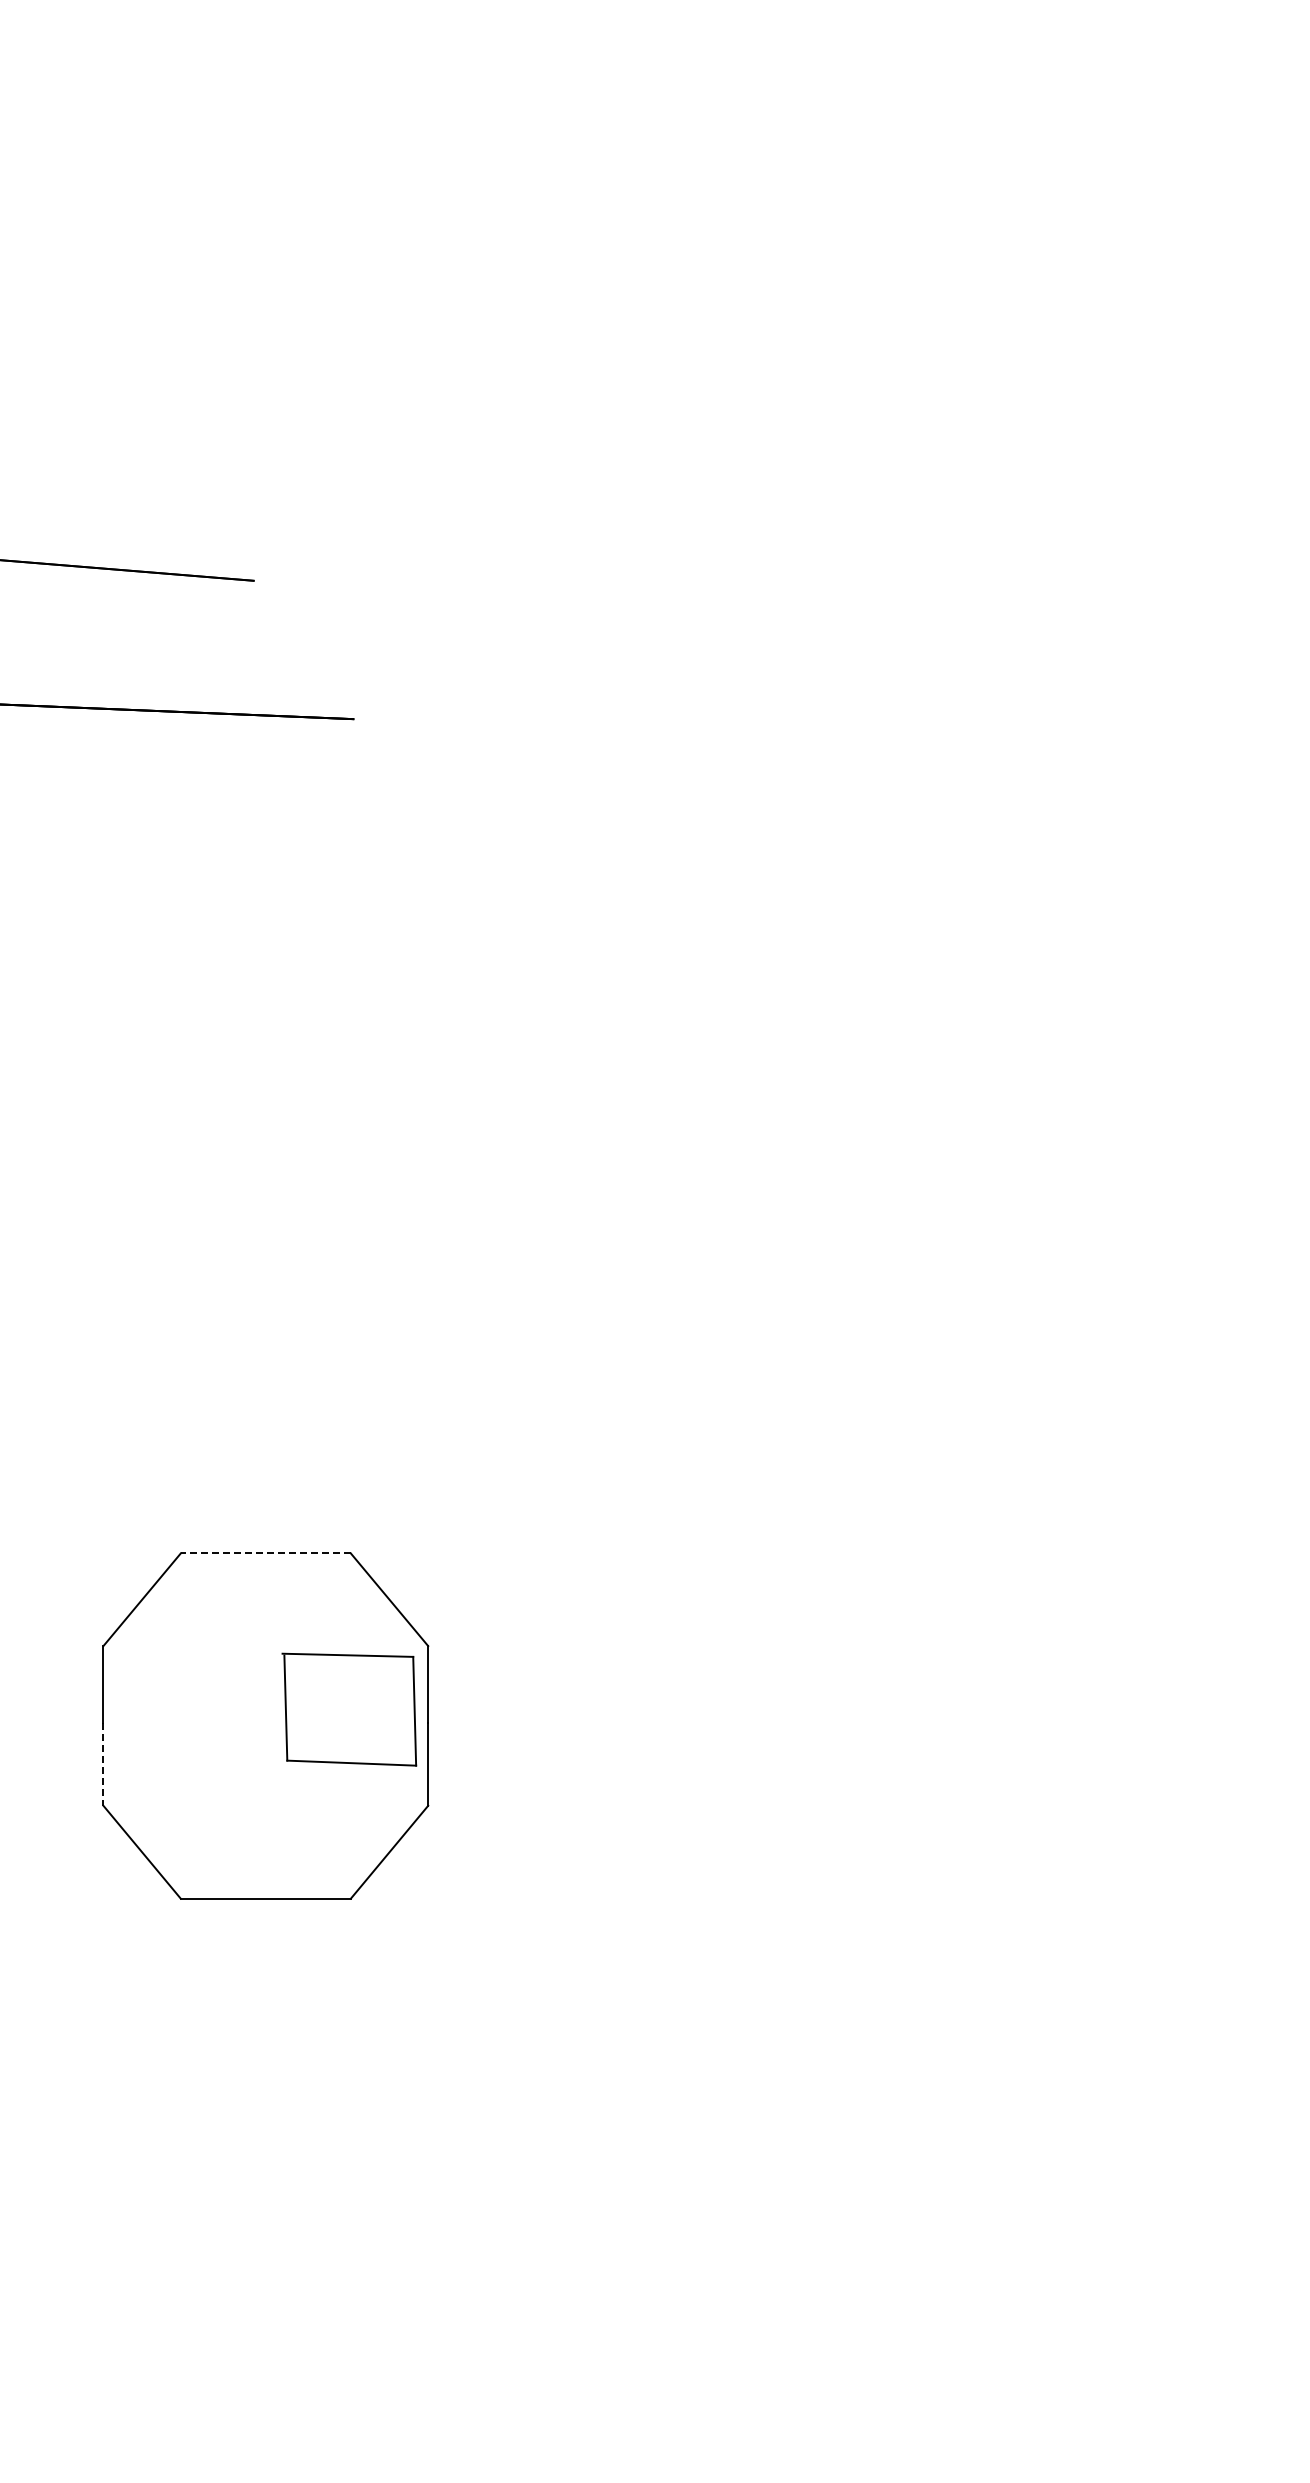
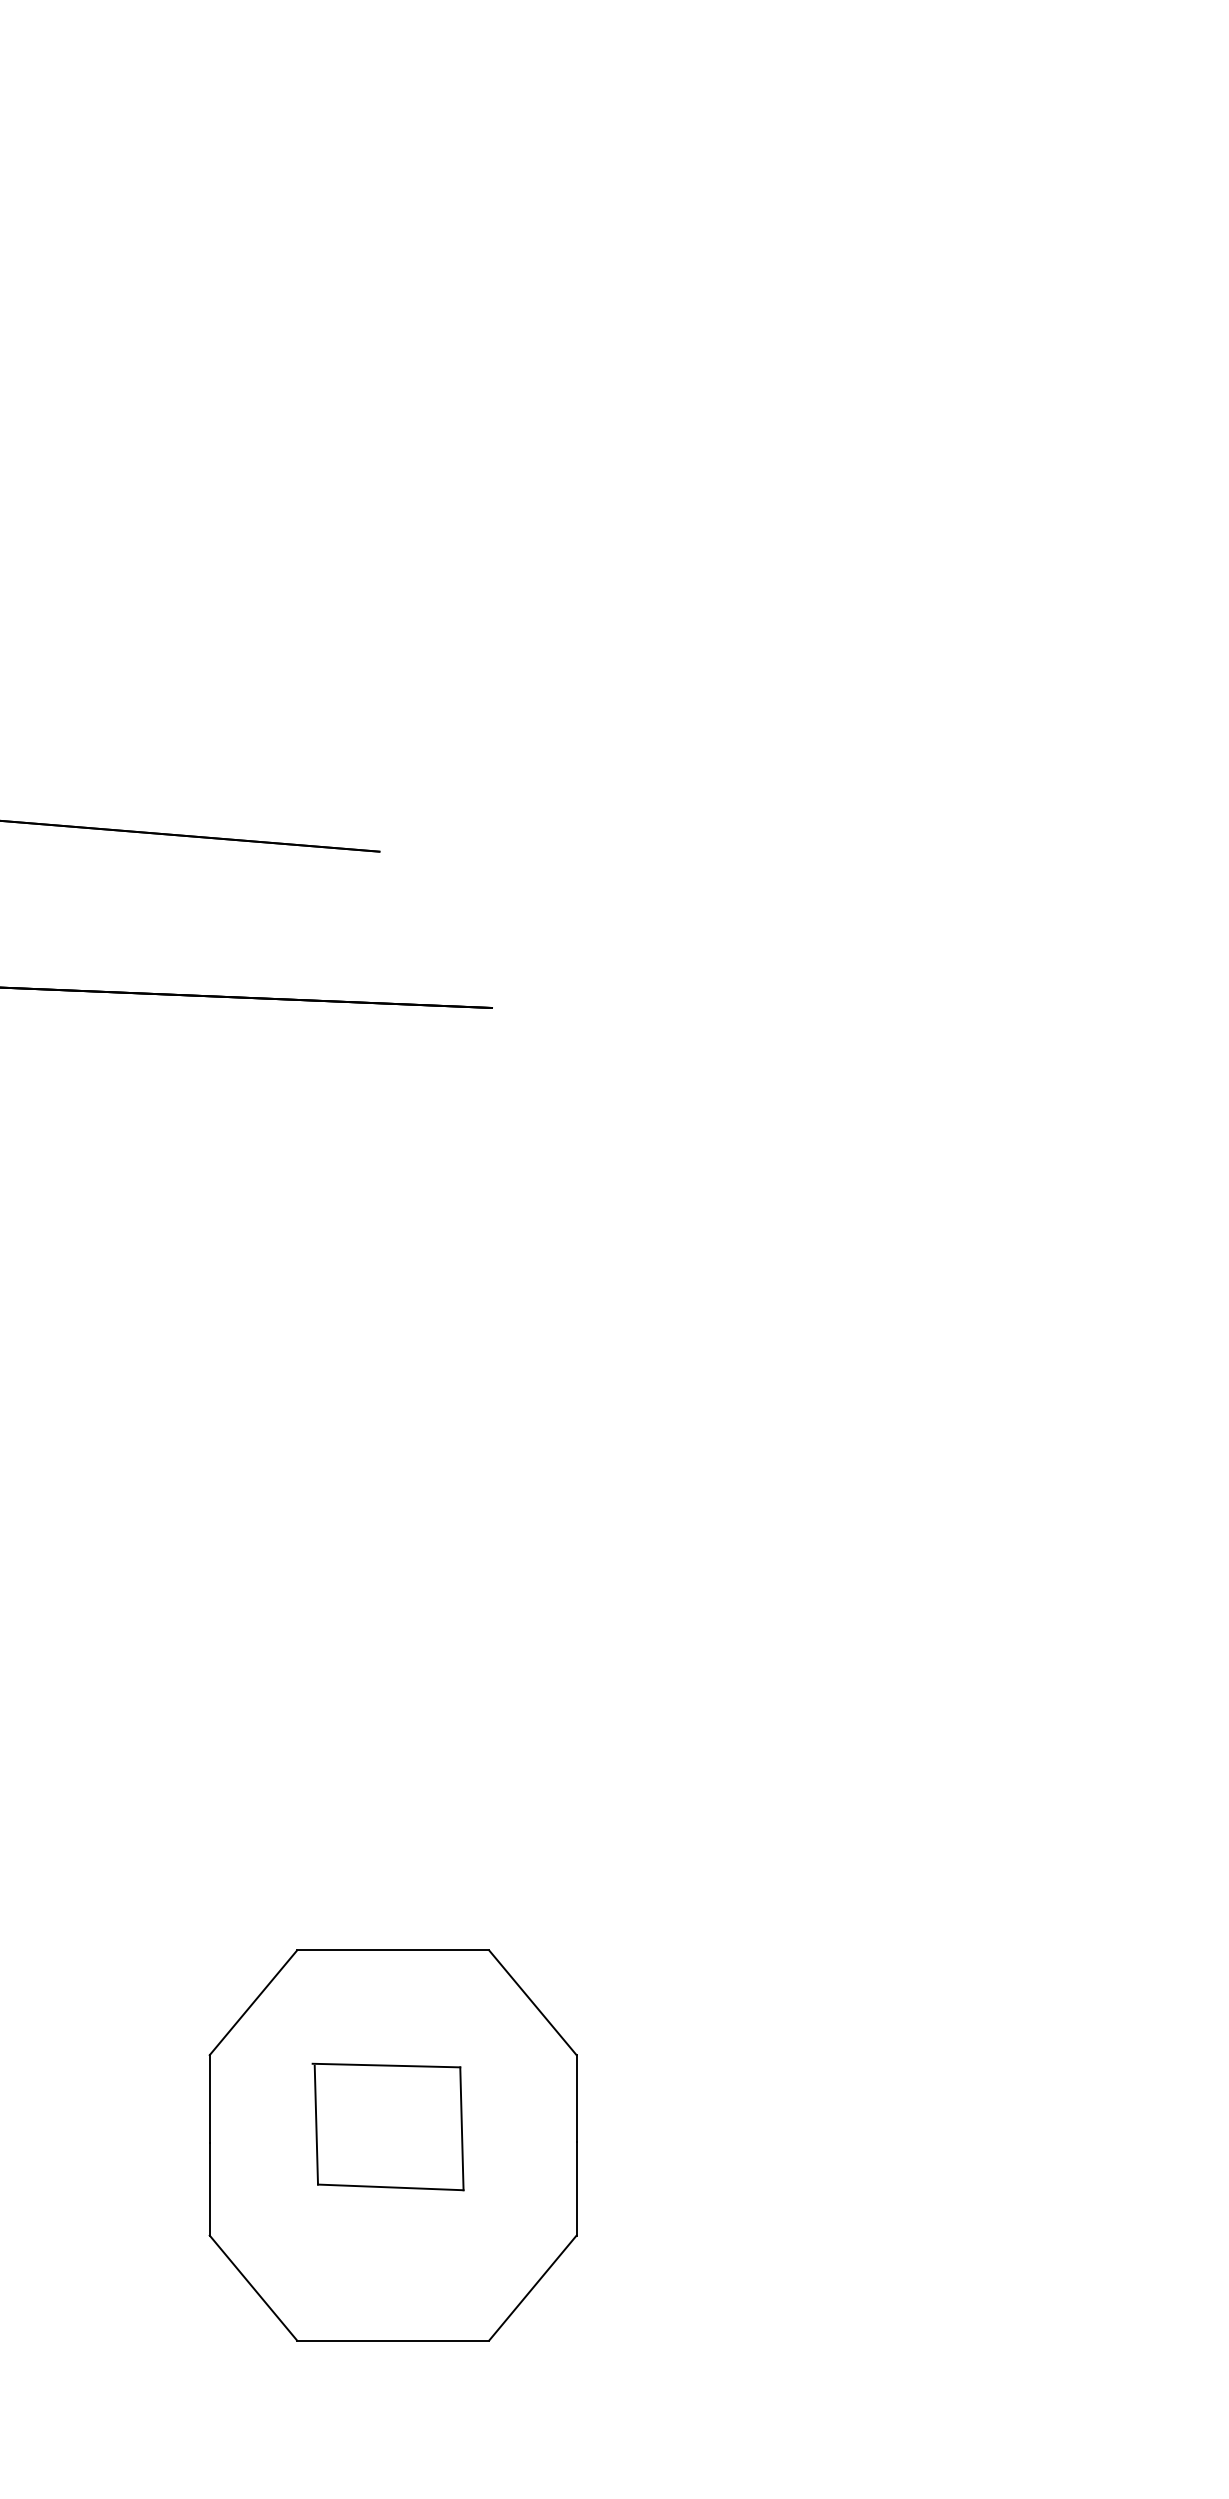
line: (265, 1553) -> (392, 1950), dashed -> solid
part: (349, 1709) -> (388, 2126), moved
line: (103, 1765) -> (209, 2190), dashed -> solid

